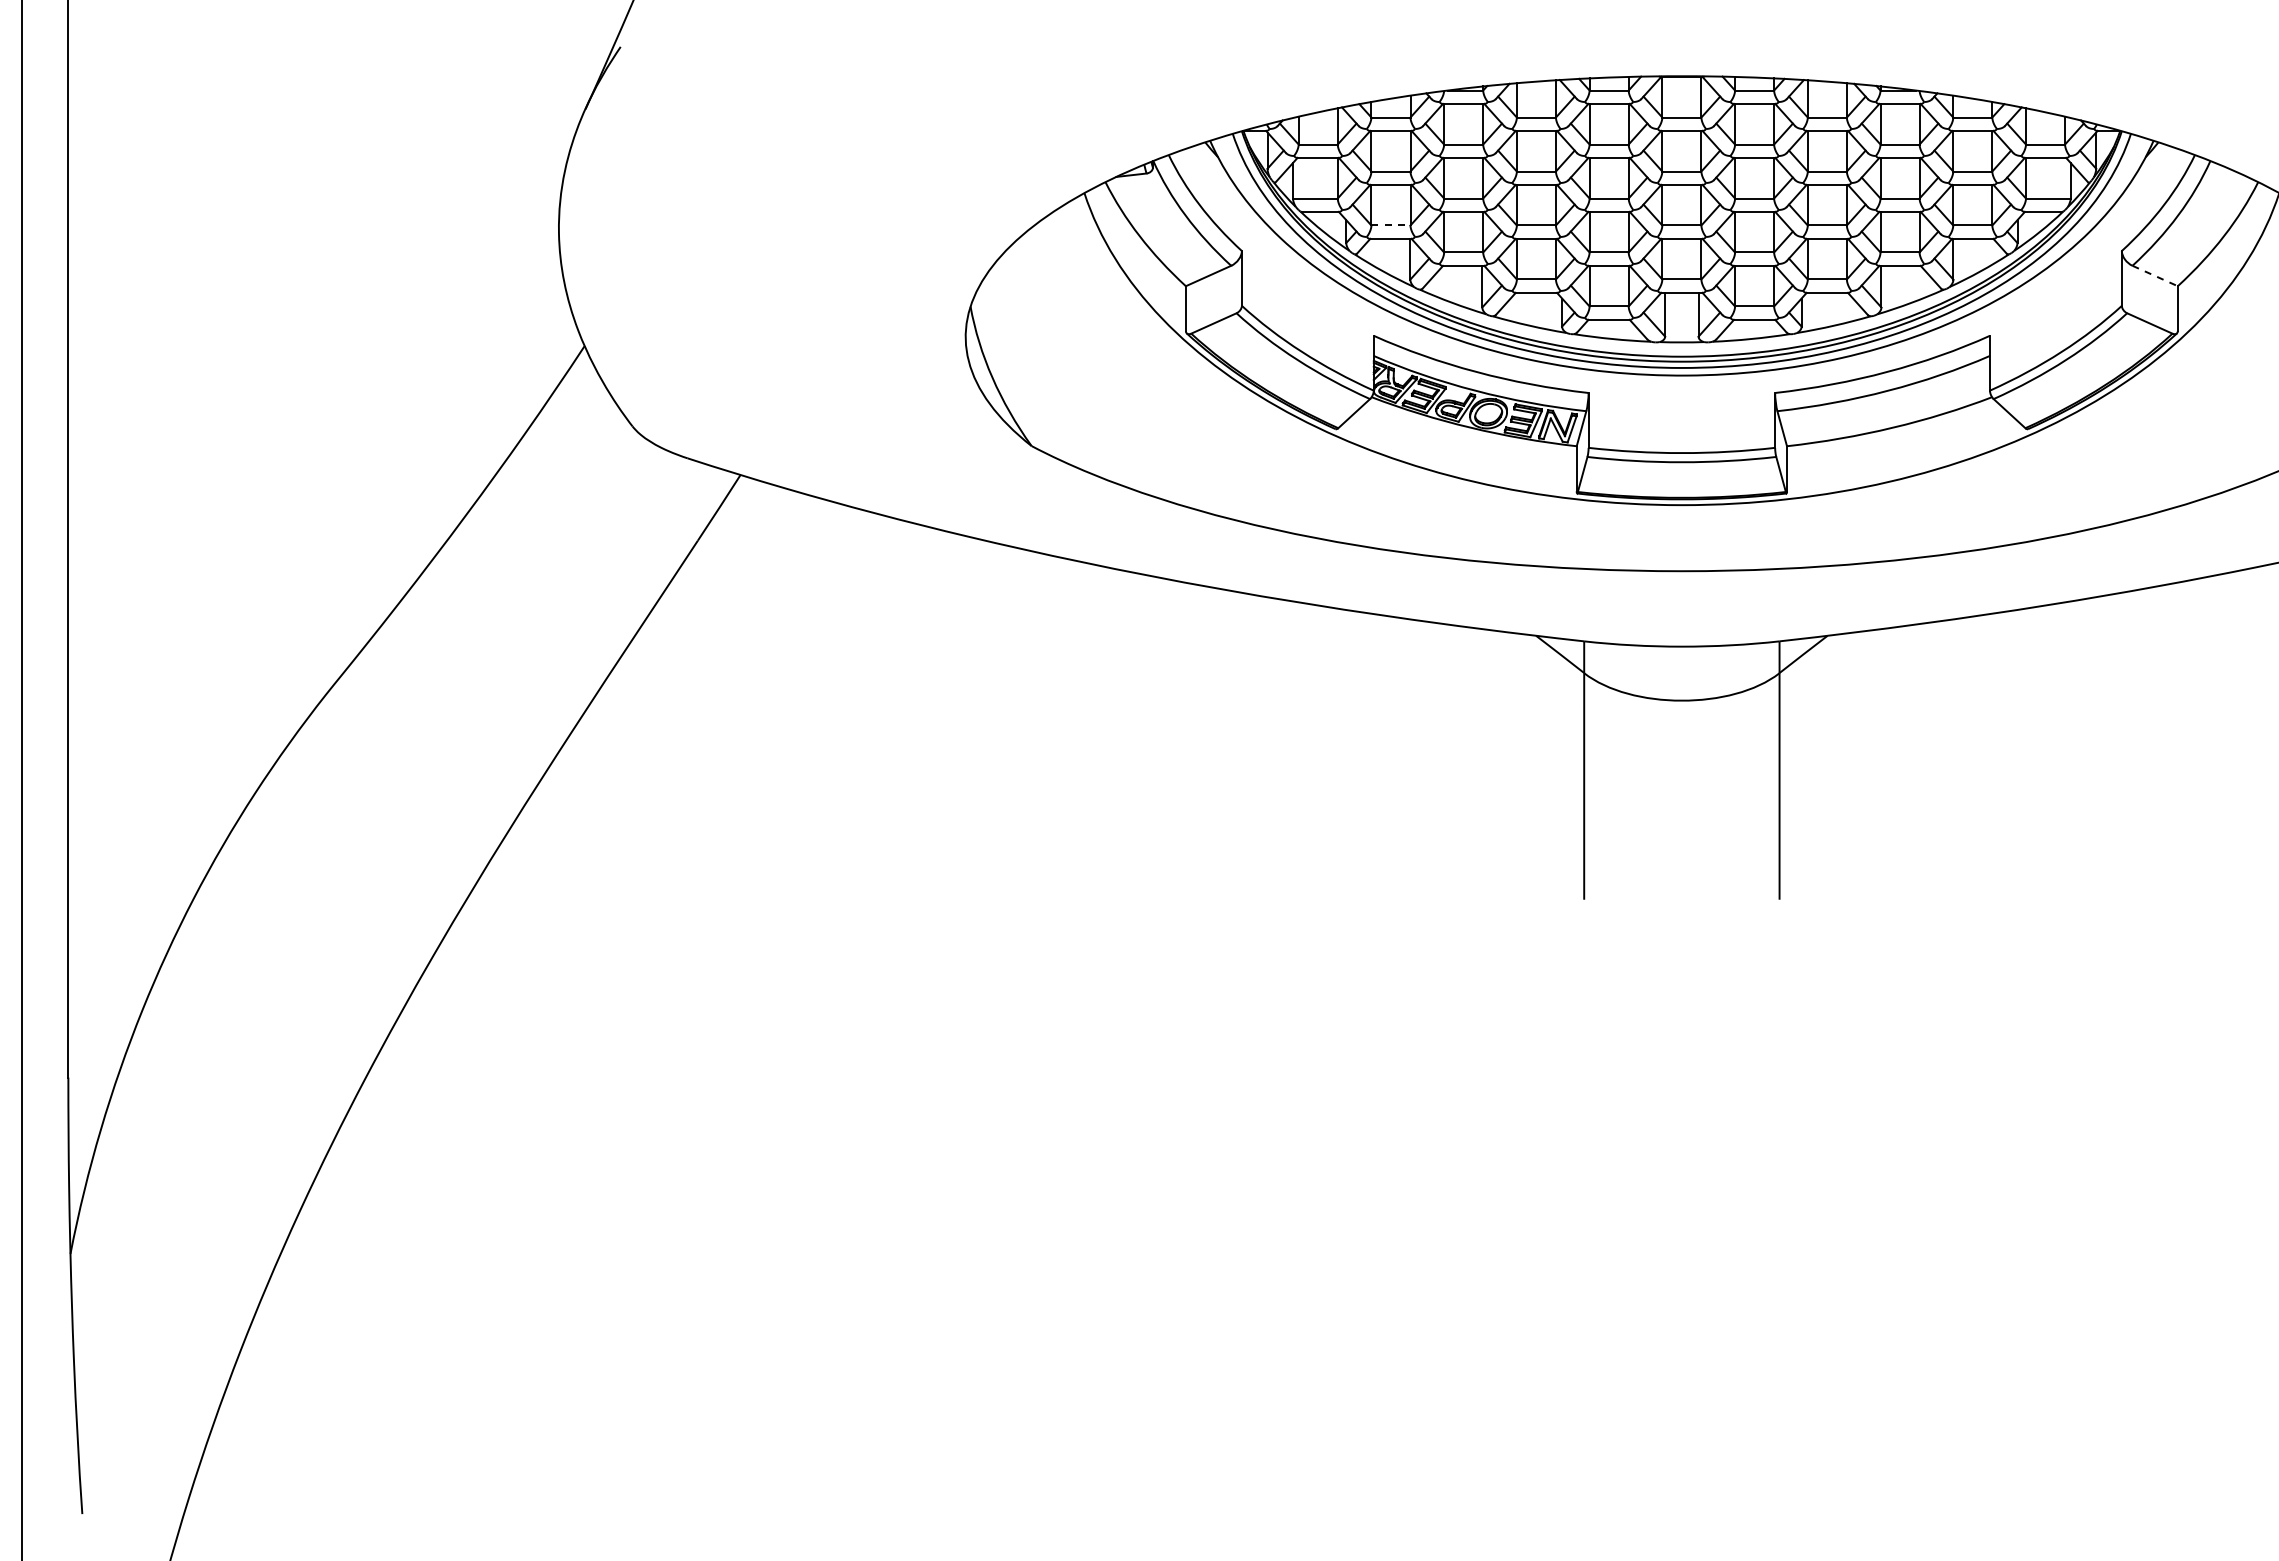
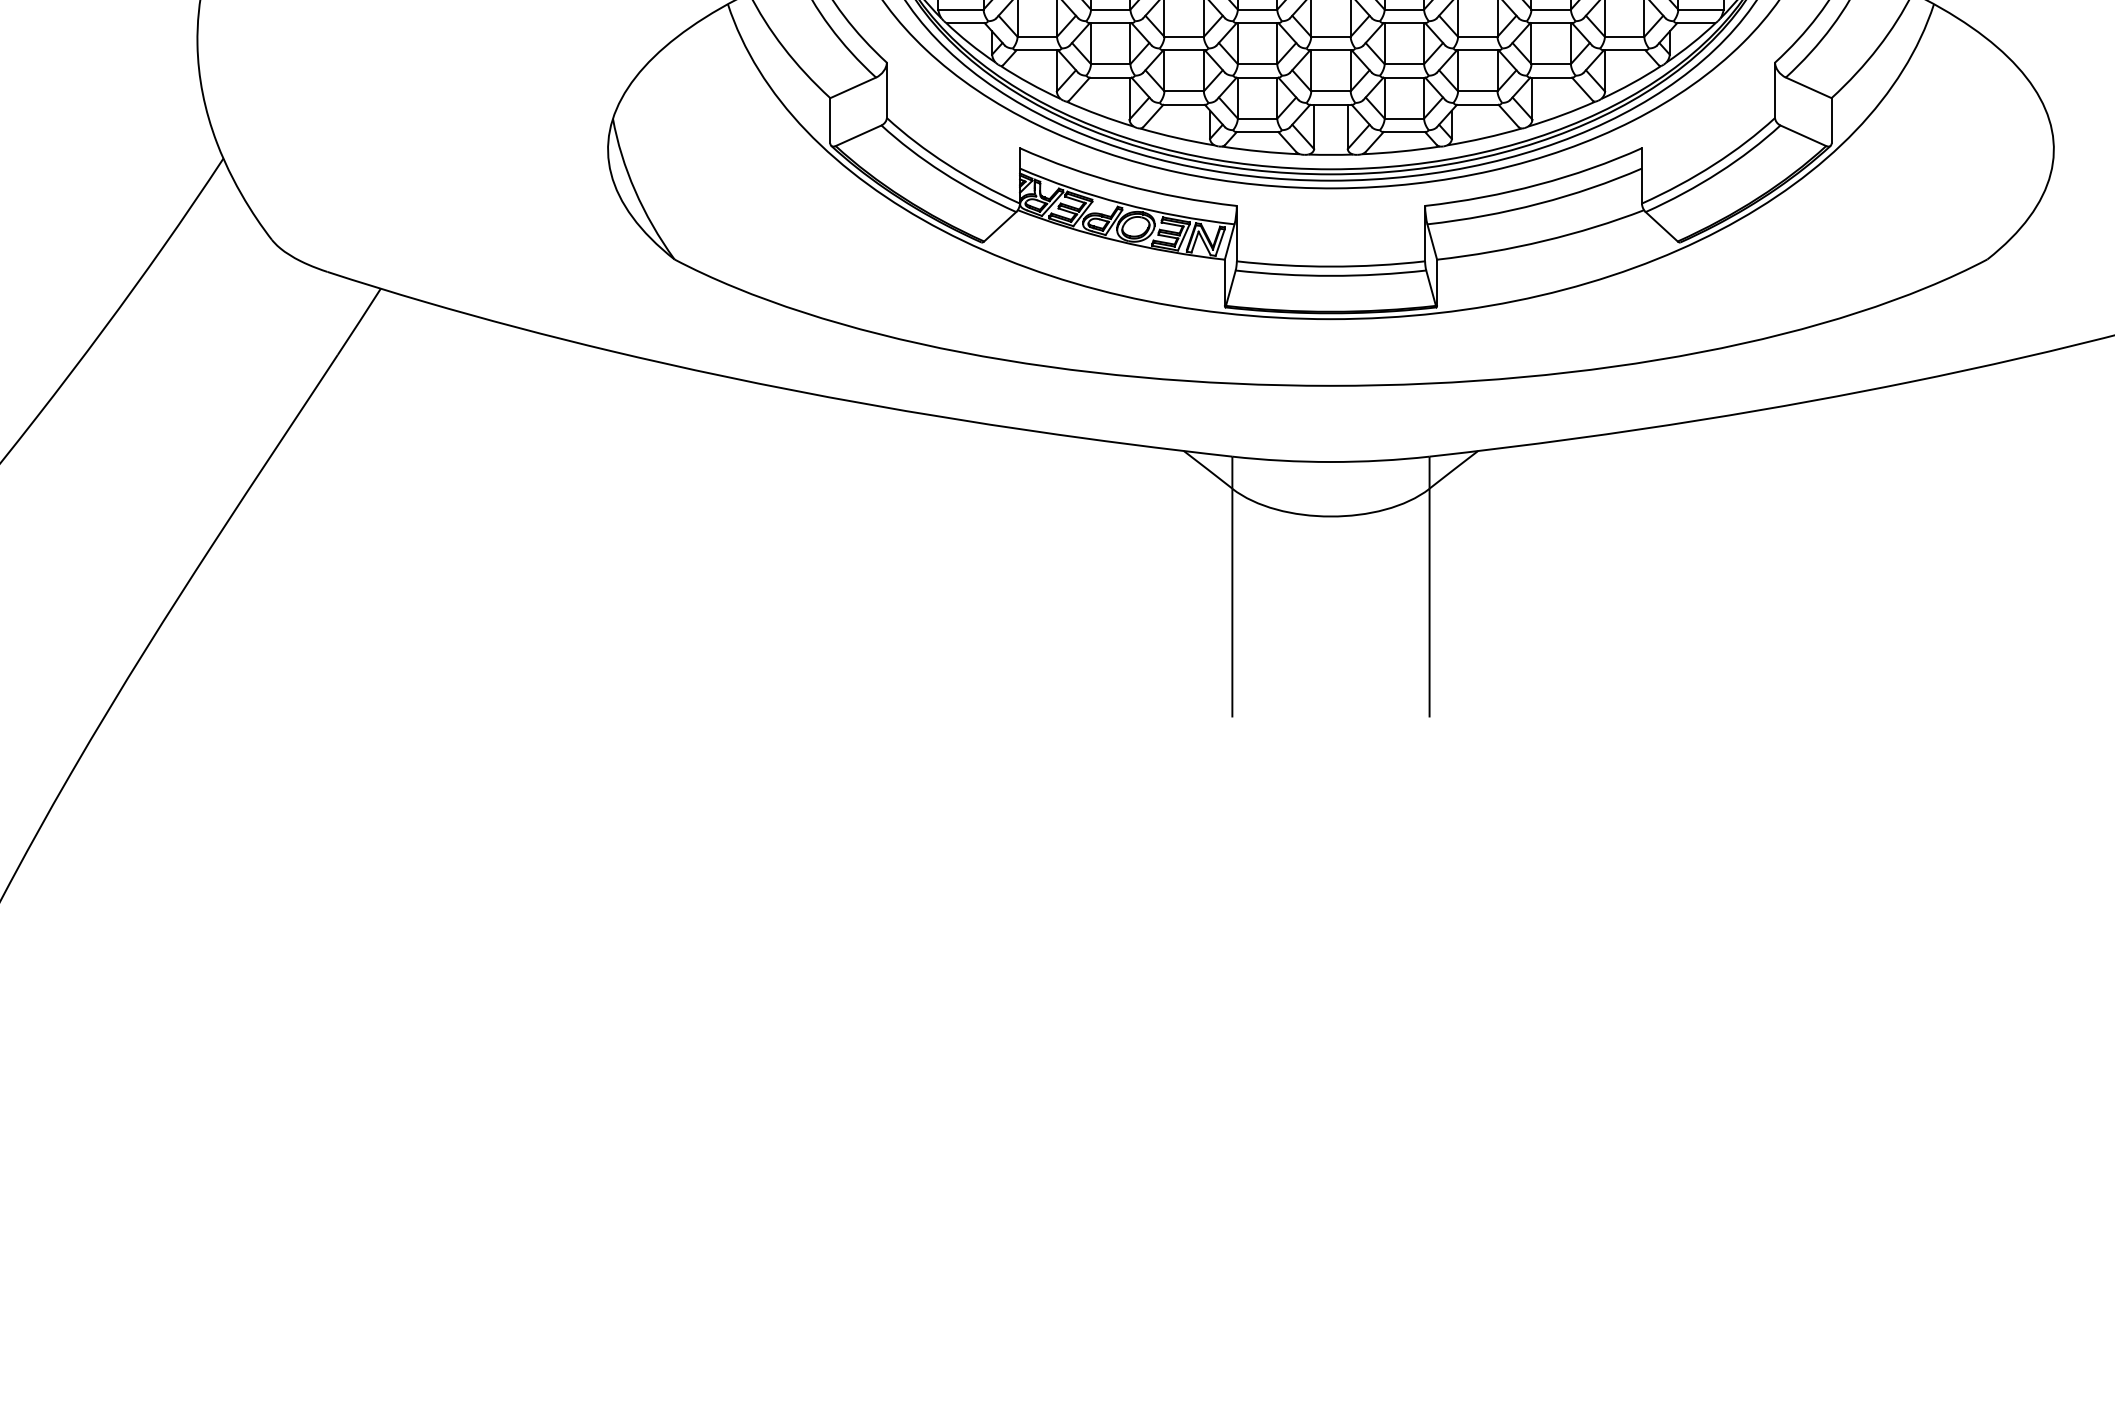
line: (1390, 225) -> (1036, 36), dashed -> solid
line: (2155, 276) -> (1809, 88), dashed -> solid

